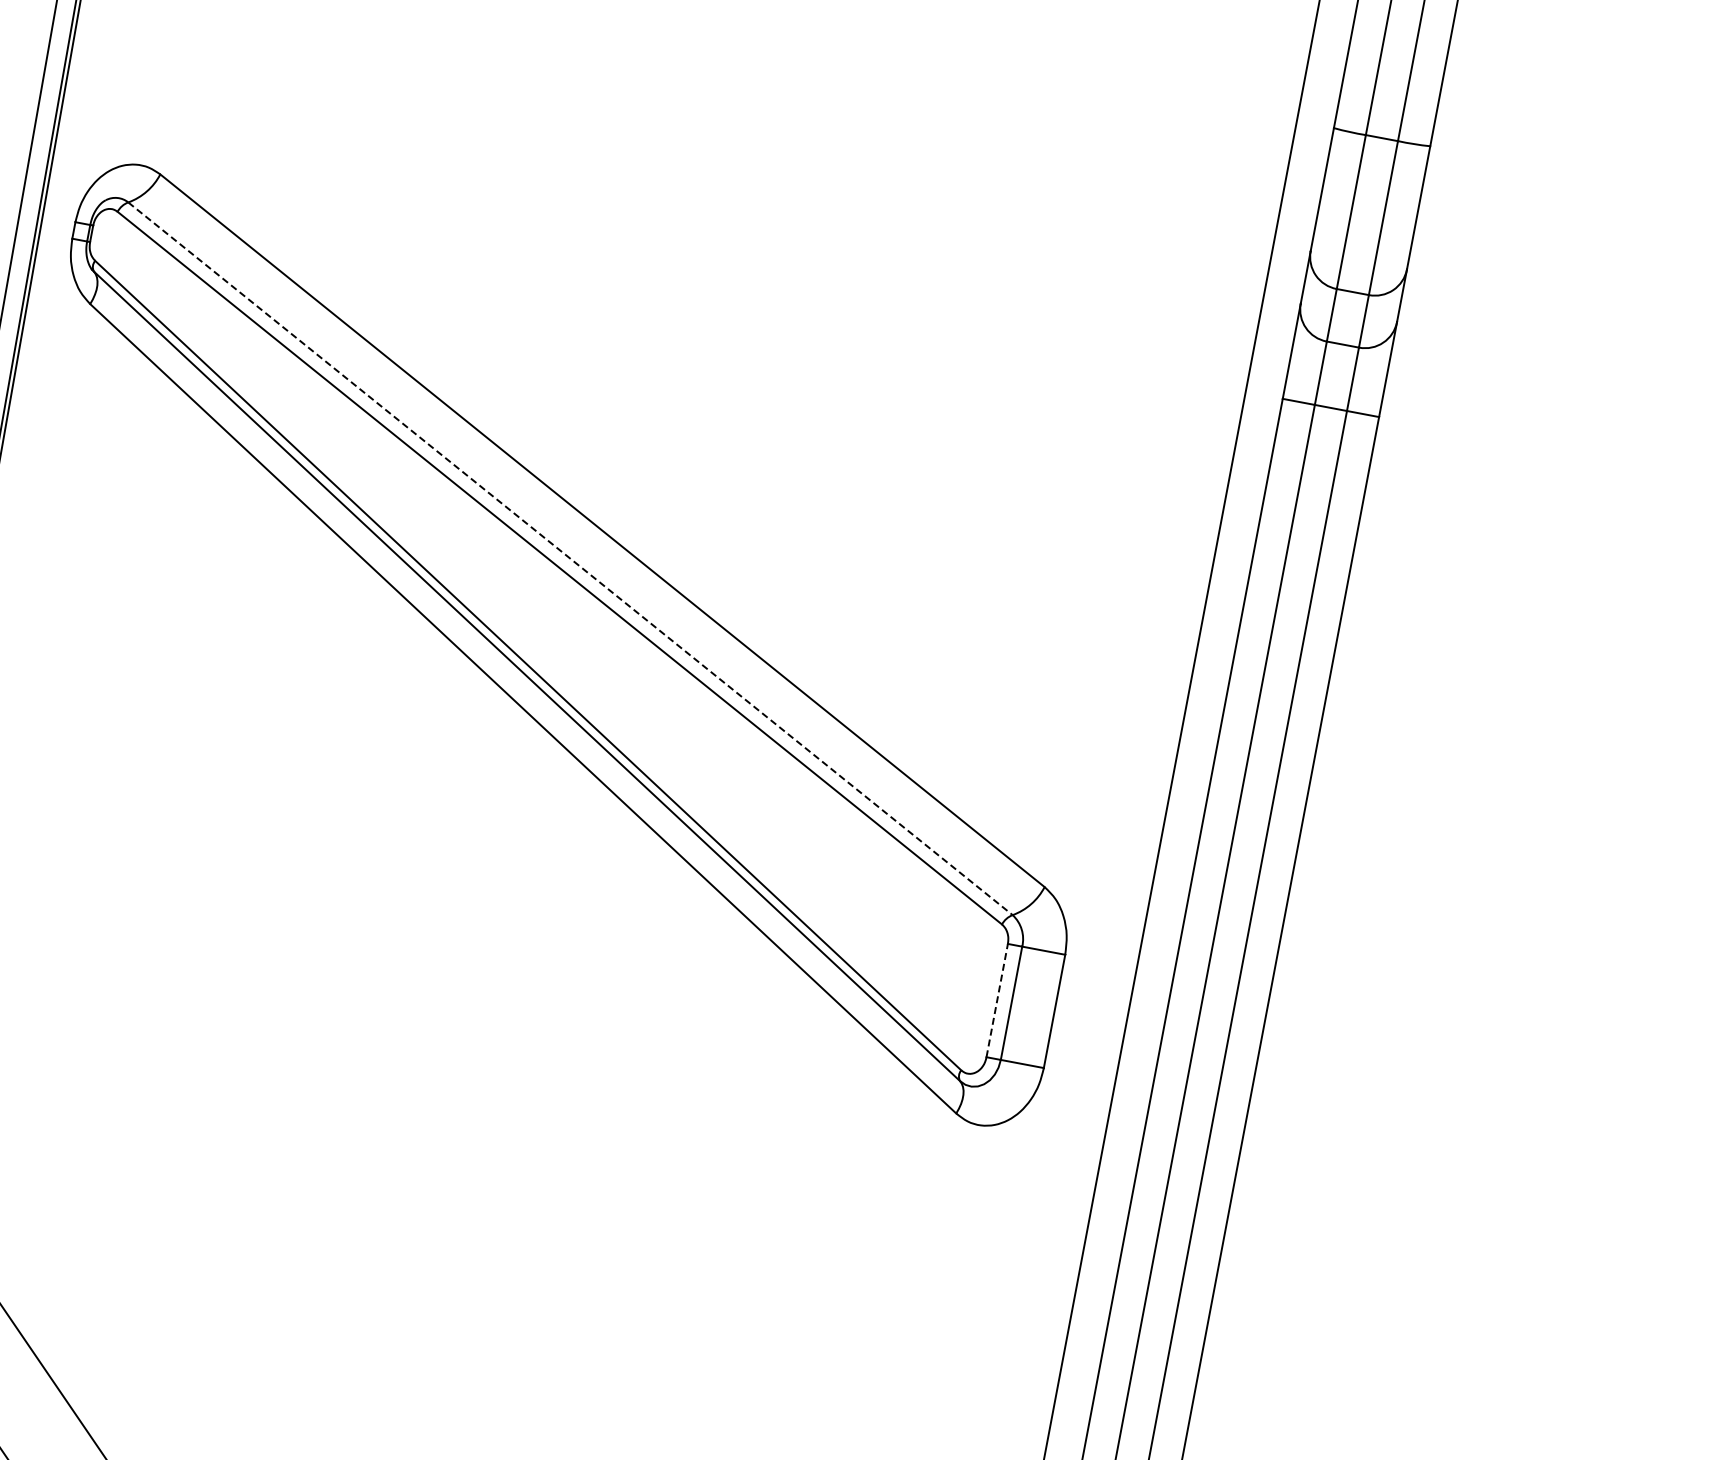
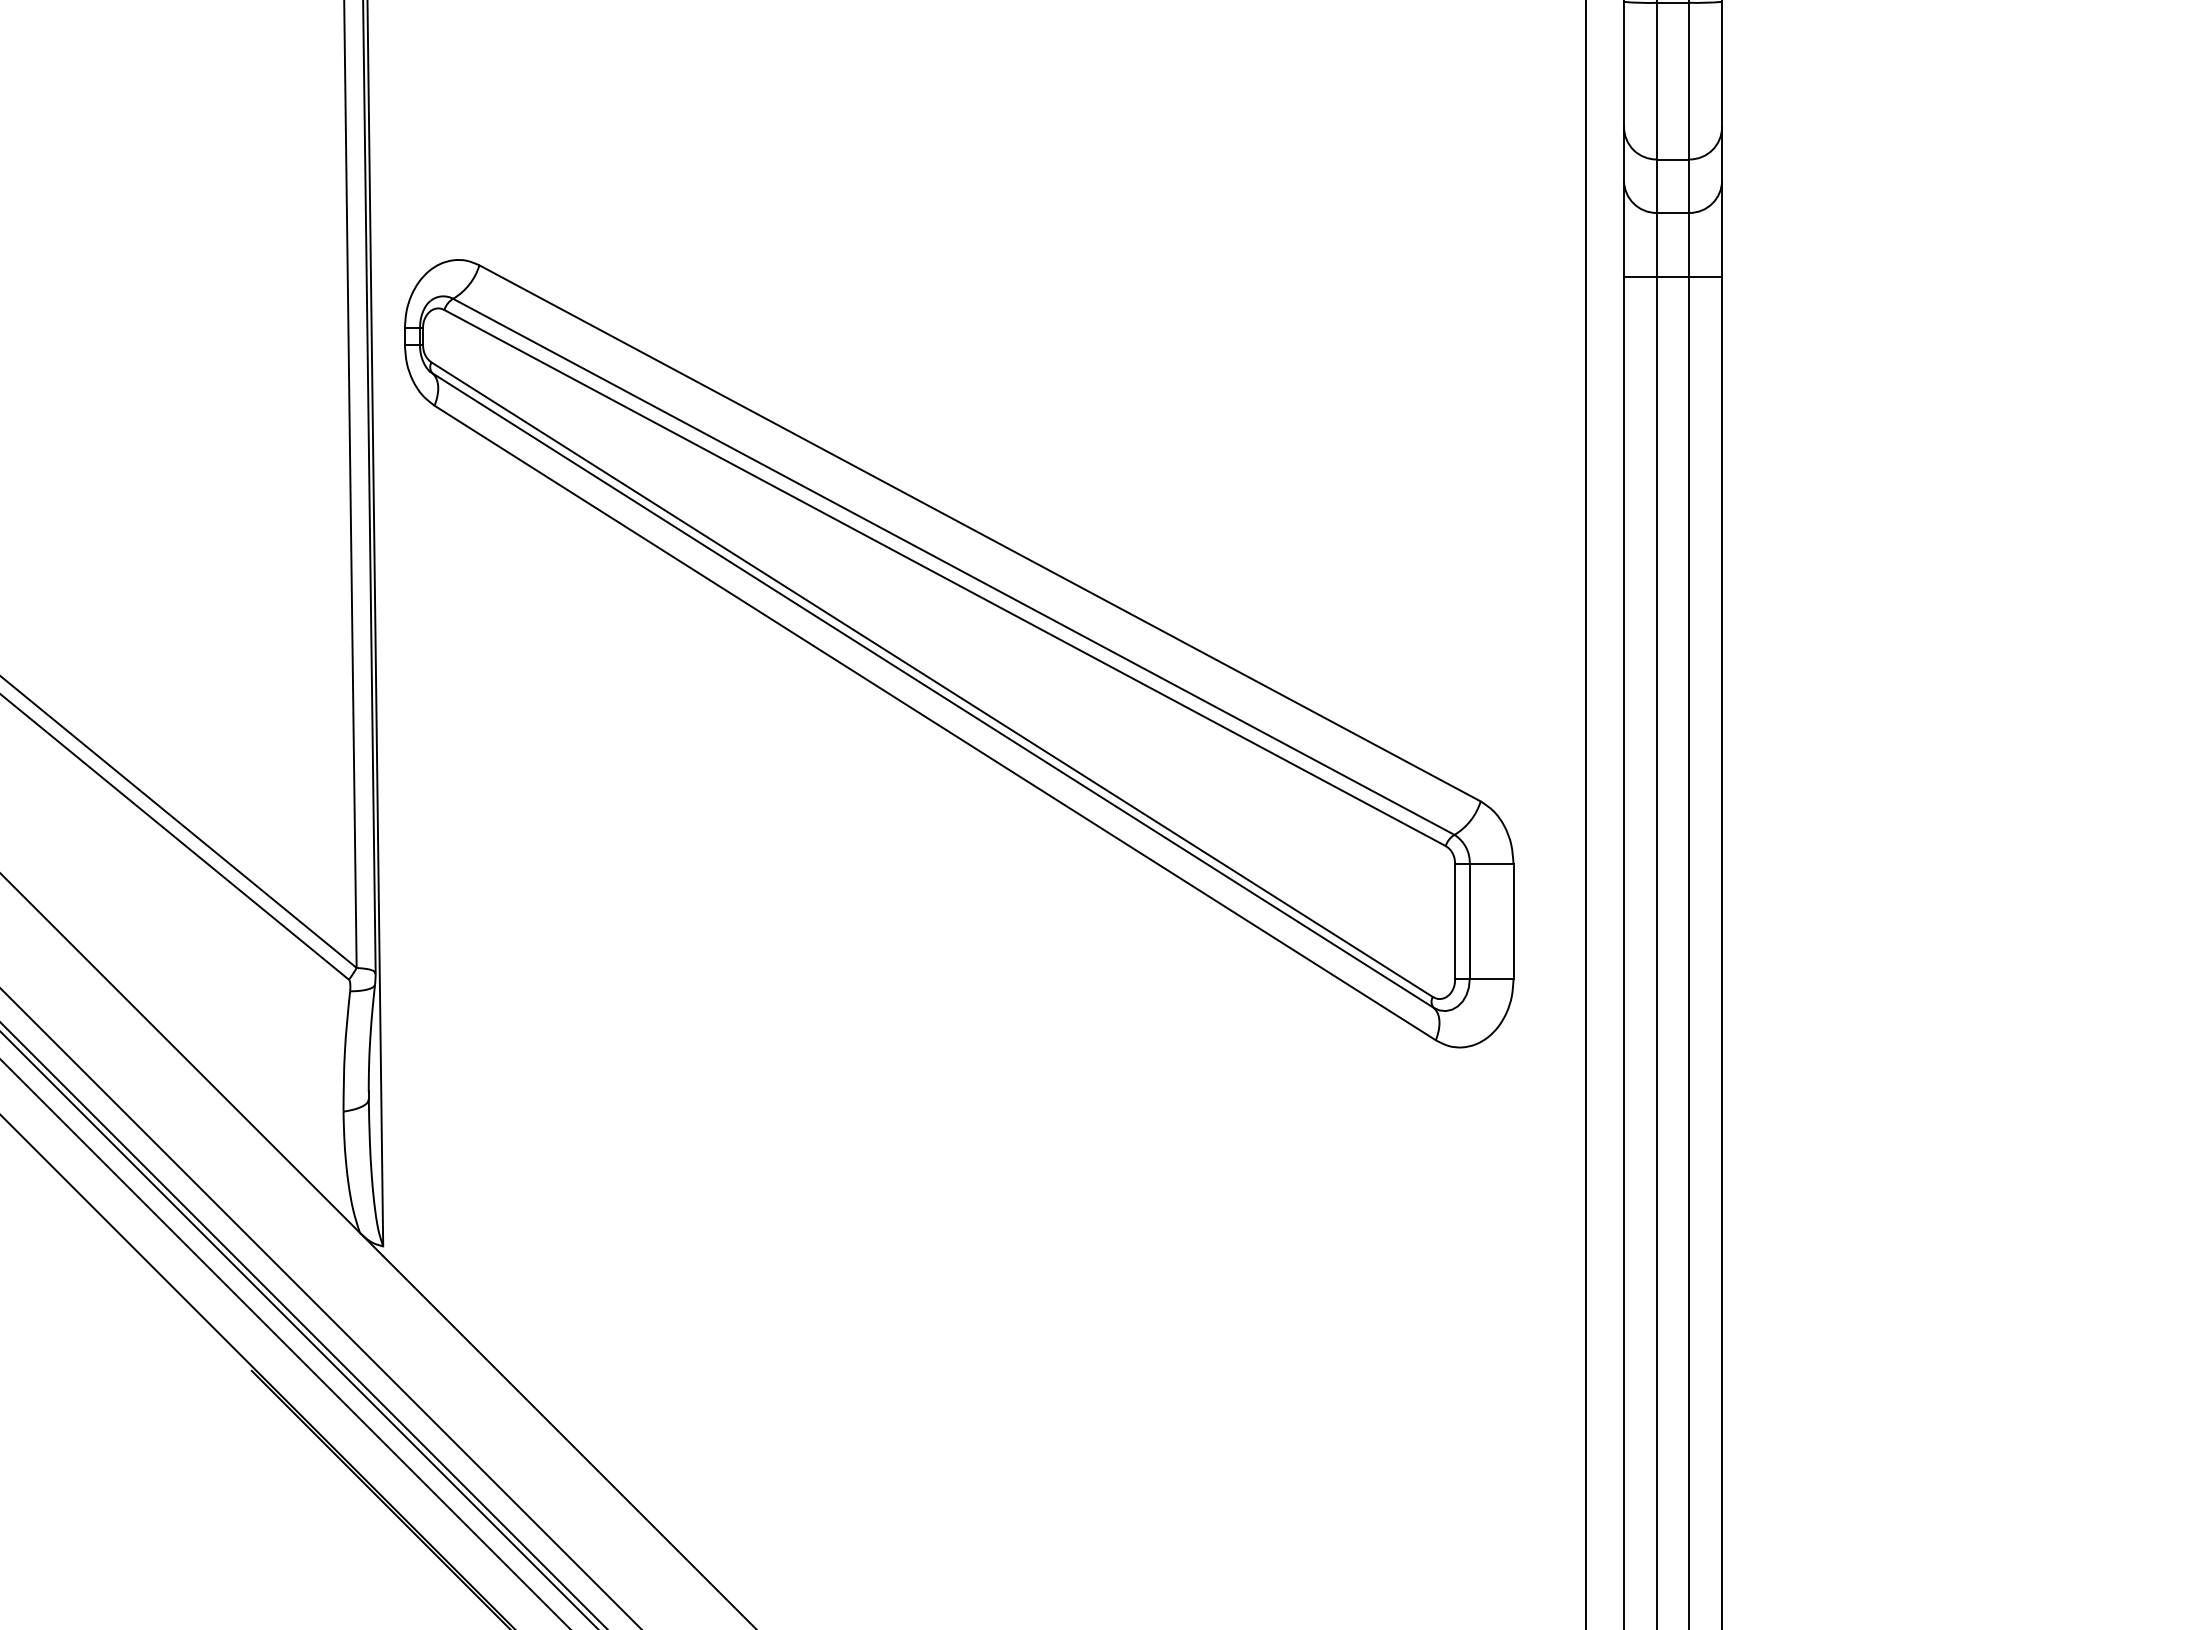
line: (570, 558) -> (953, 566), dashed -> solid
line: (997, 1000) -> (1455, 921), dashed -> solid

